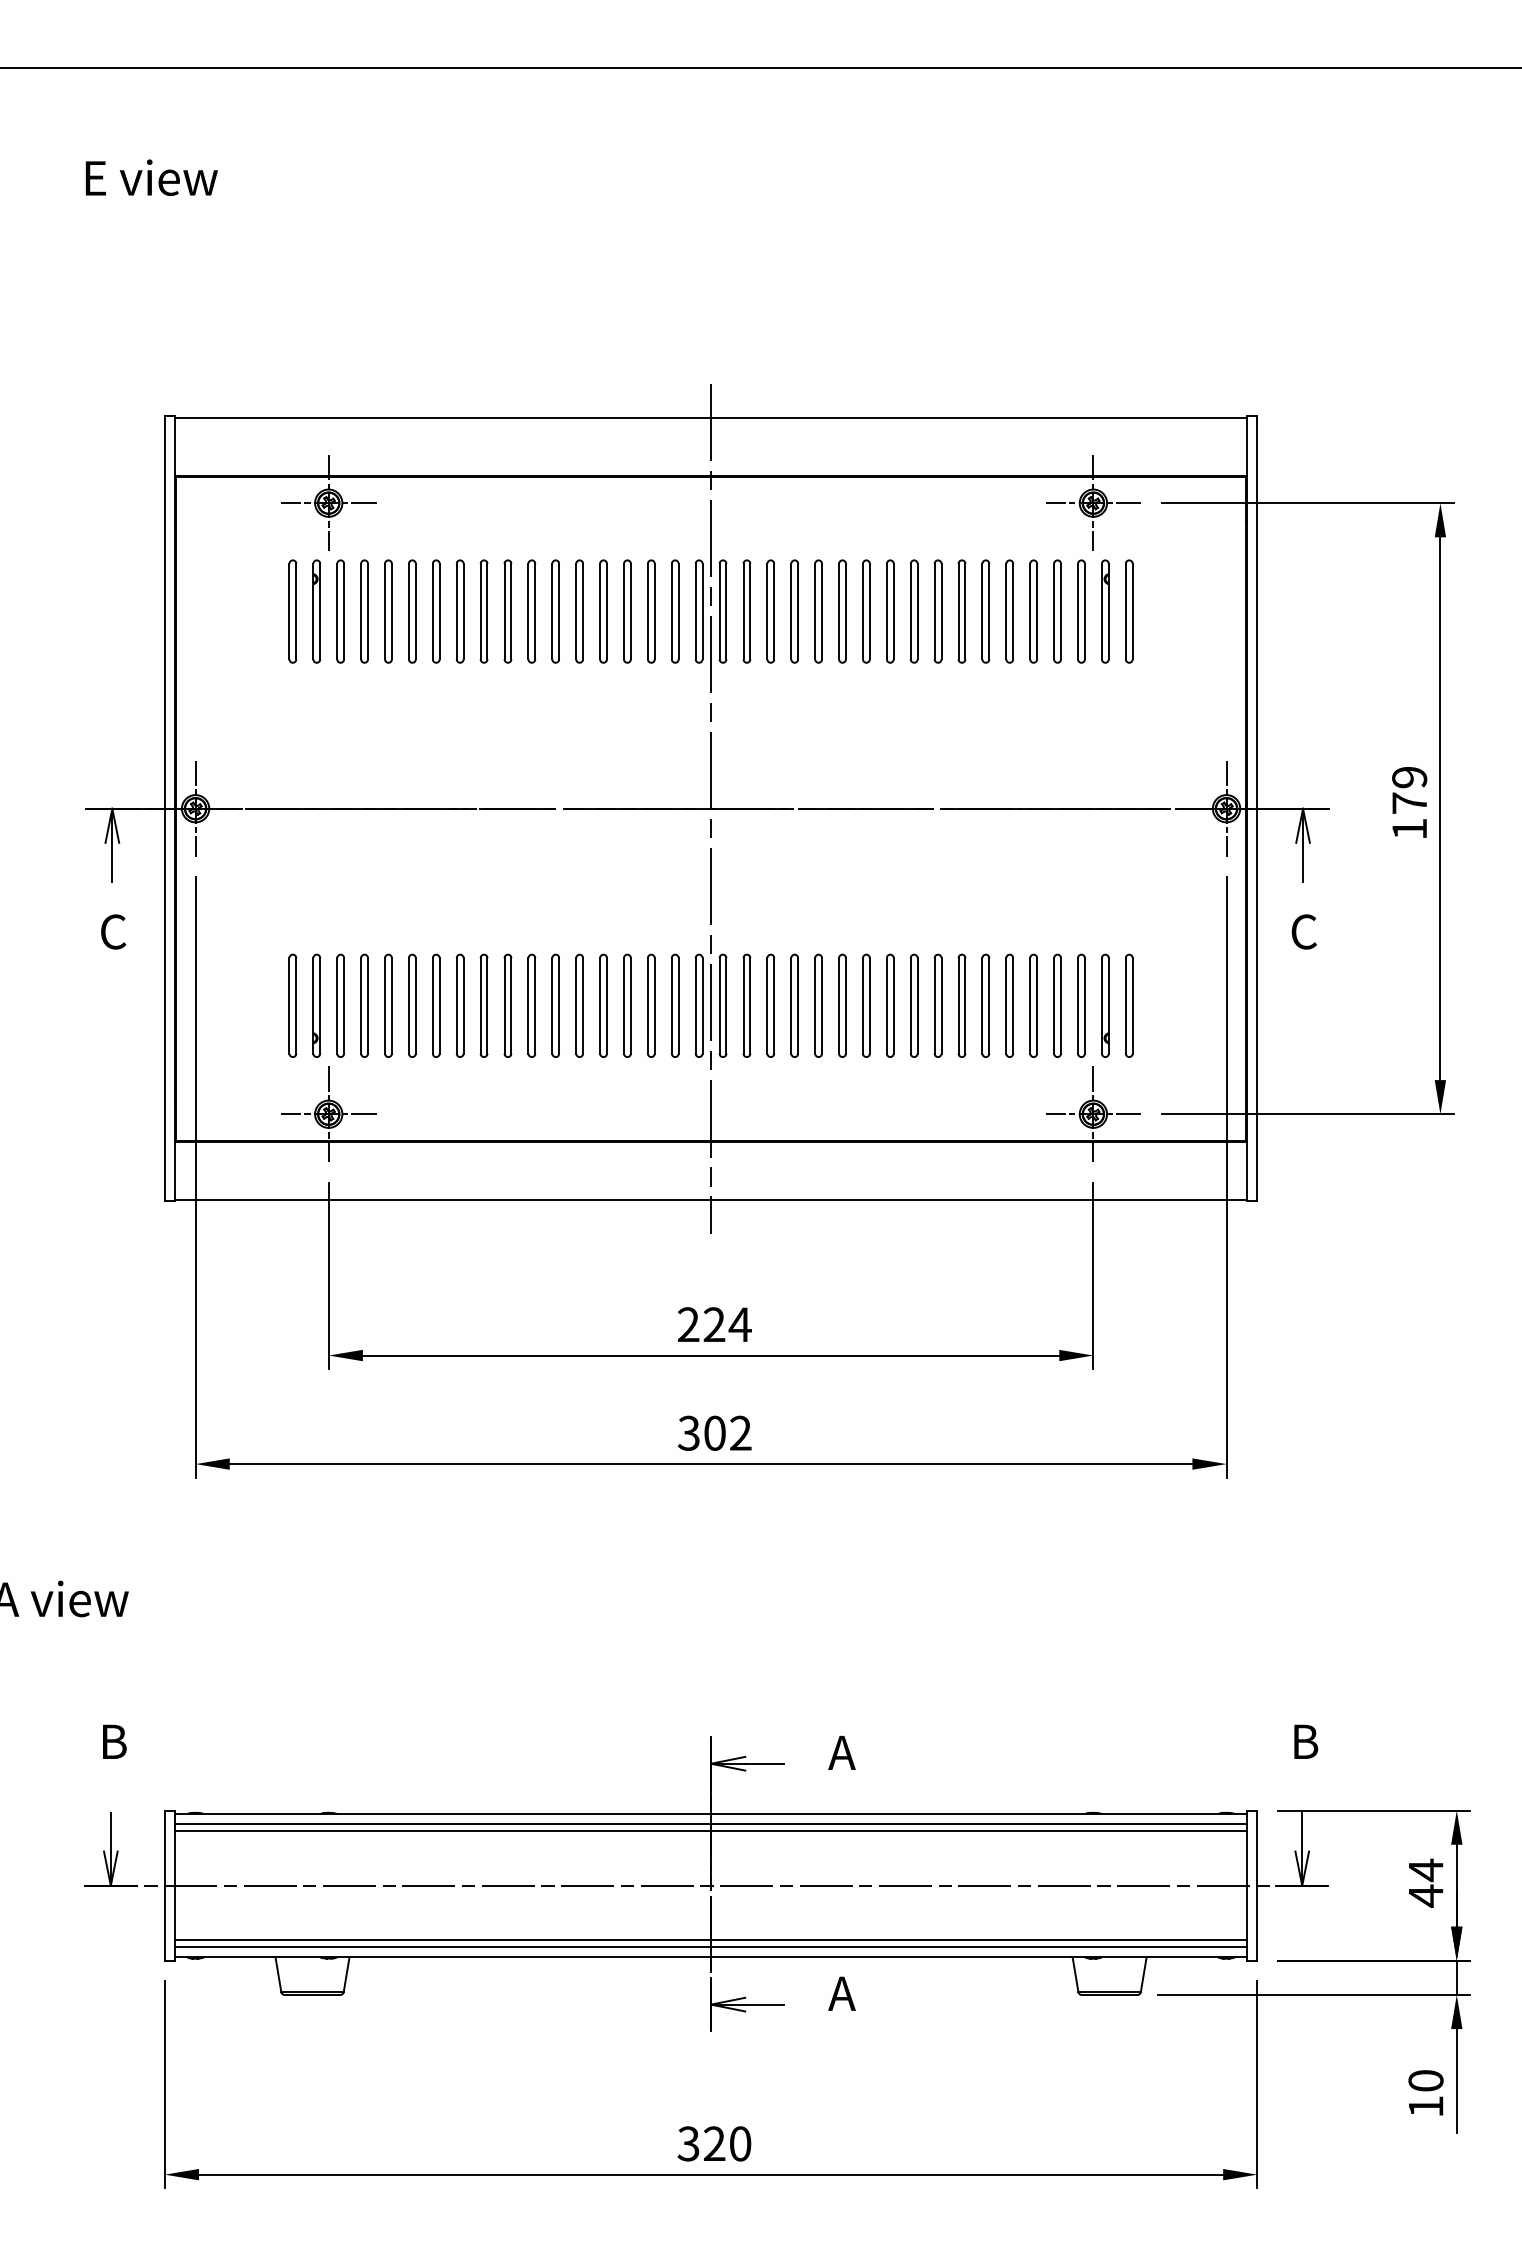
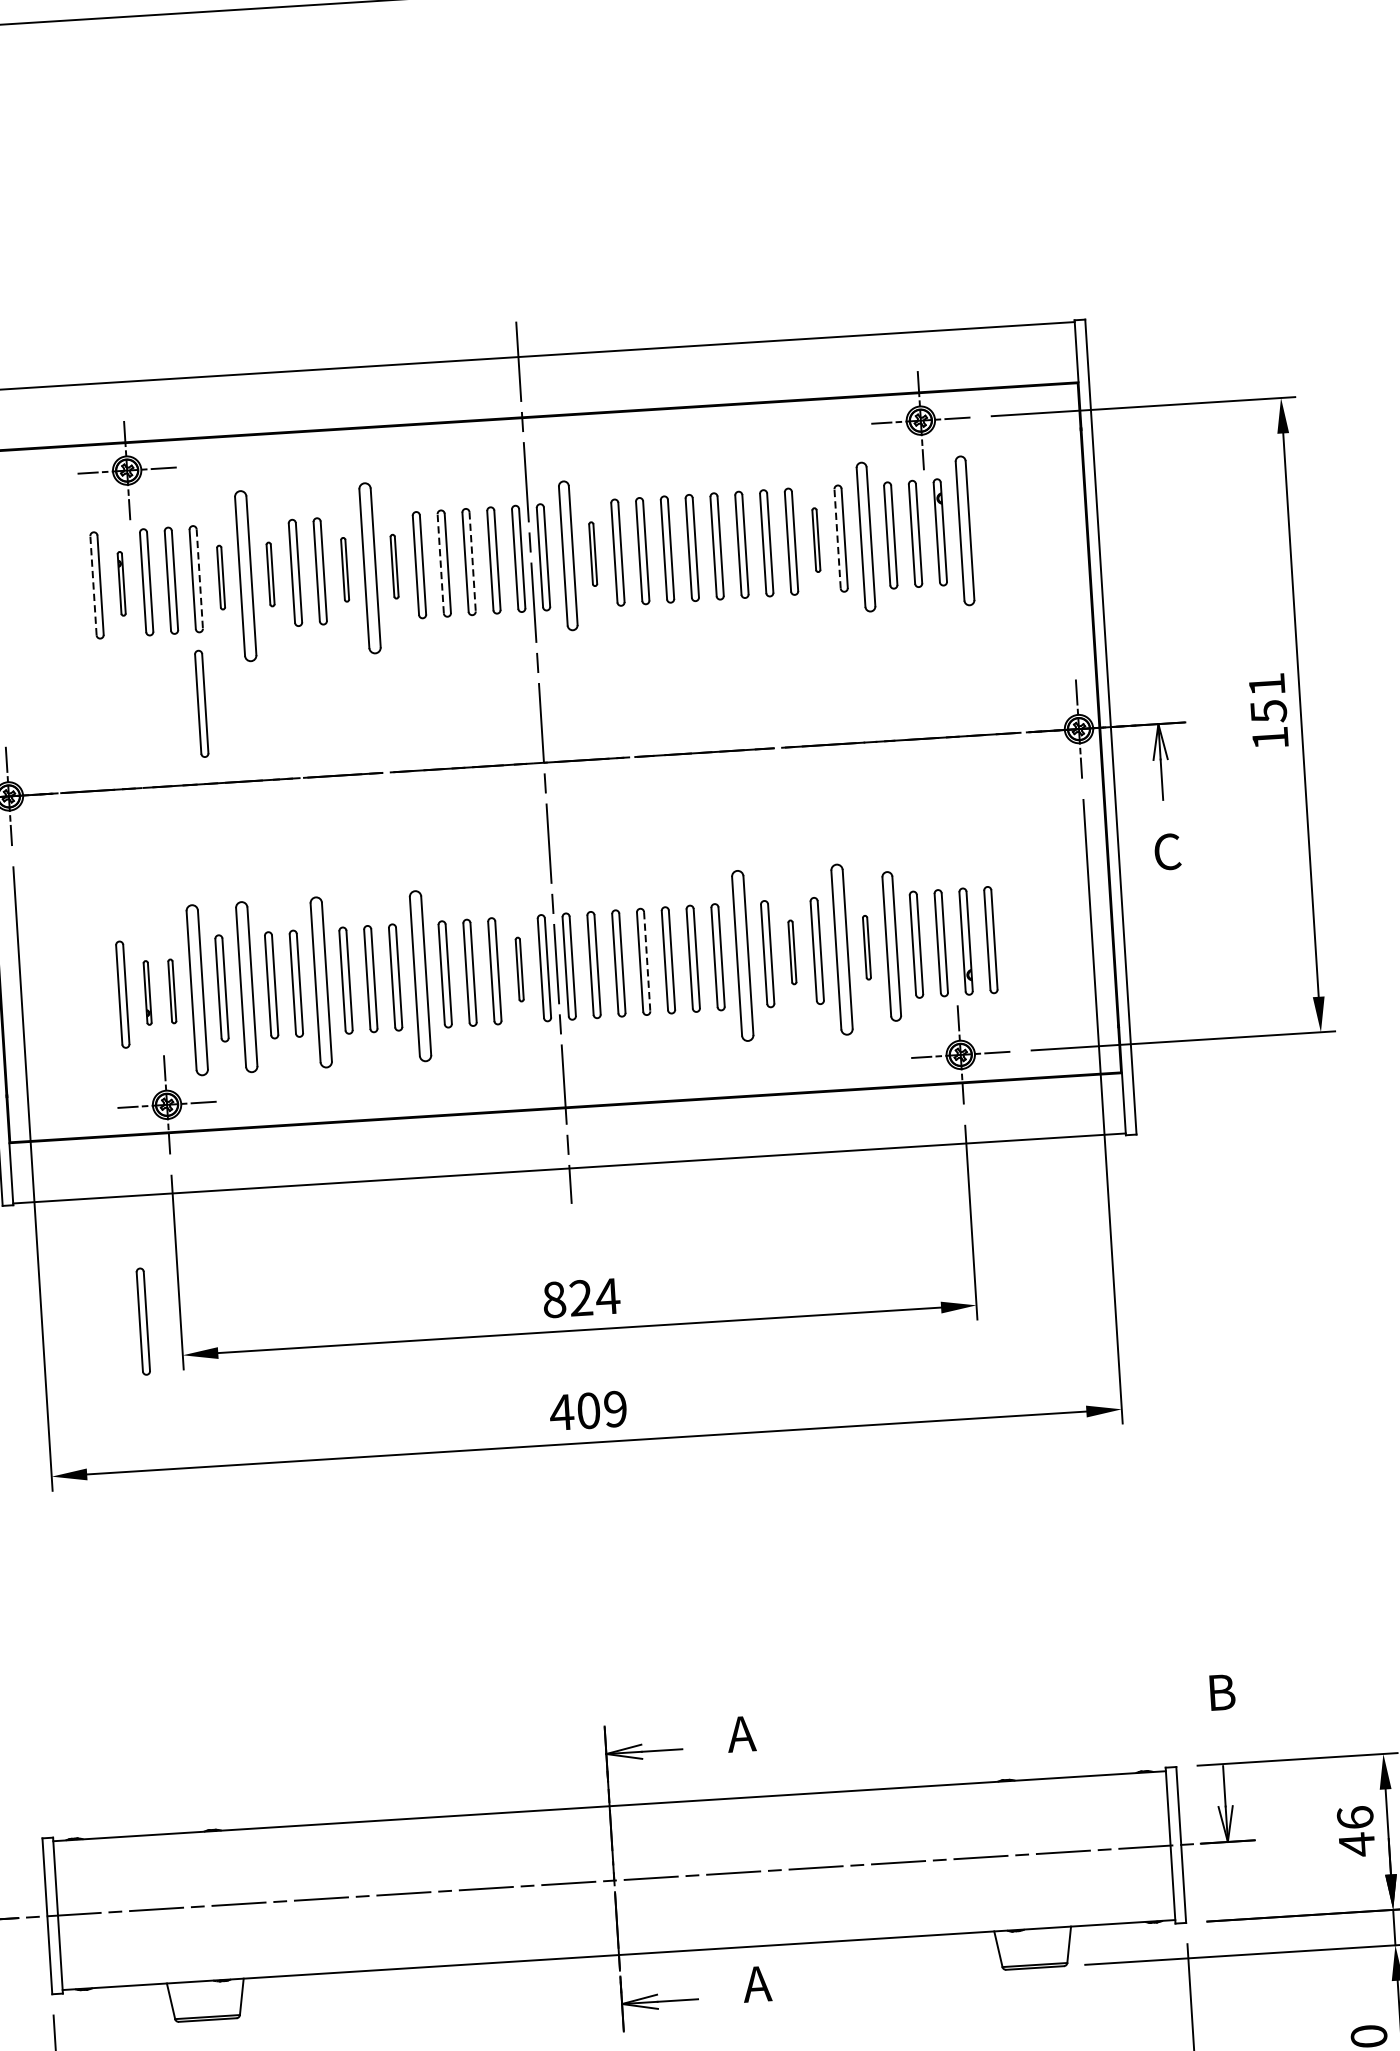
line: (289, 611) -> (93, 585), solid -> dashed
part: (316, 611) -> (121, 583), size x0.6
line: (391, 611) -> (199, 578), solid -> dashed
part: (412, 611) -> (221, 577), size x0.6
part: (436, 611) -> (246, 575), size x1.6
part: (459, 611) -> (269, 574), size x0.6
part: (531, 611) -> (344, 569), size x0.6
part: (555, 611) -> (369, 568), size x1.6
part: (579, 611) -> (394, 566), size x0.6
line: (624, 611) -> (441, 563), solid -> dashed
line: (654, 611) -> (472, 561), solid -> dashed
part: (746, 611) -> (567, 555), size x1.4
part: (770, 611) -> (592, 554), size x0.6
part: (985, 611) -> (815, 540), size x0.6
line: (1006, 611) -> (837, 538), solid -> dashed
part: (1033, 611) -> (865, 536), size x1.4
part: (1129, 611) -> (965, 530), size x1.4
part: (386, 731) -> (202, 703), added
text: (1409, 790) -> (1267, 698), 179 -> 151
part: (316, 1005) -> (147, 992), size x0.6
part: (340, 1005) -> (172, 991), size x0.6
part: (364, 1005) -> (197, 989), size x1.6
part: (412, 1005) -> (246, 986), size x1.6
part: (483, 1005) -> (320, 981), size x1.6
part: (579, 1005) -> (420, 975), size x1.6
part: (675, 1005) -> (519, 969), size x0.6
line: (798, 1005) -> (647, 961), solid -> dashed
part: (890, 1005) -> (743, 955), size x1.6
part: (937, 1005) -> (791, 952), size x0.6
part: (985, 1005) -> (841, 949), size x1.6
part: (1009, 1005) -> (866, 947), size x0.6
part: (1033, 1005) -> (891, 945), size x1.4
part: (292, 1320) -> (142, 1321), added
text: (688, 1324) -> (554, 1299), 224 -> 824
text: (714, 1432) -> (588, 1409), 302 -> 409
line: (711, 1824) -> (610, 1817), removed
line: (711, 1831) -> (611, 1824), removed
text: (1425, 1870) -> (1354, 1818), 44 -> 46
line: (711, 1940) -> (618, 1937), removed
line: (711, 1947) -> (618, 1944), removed

